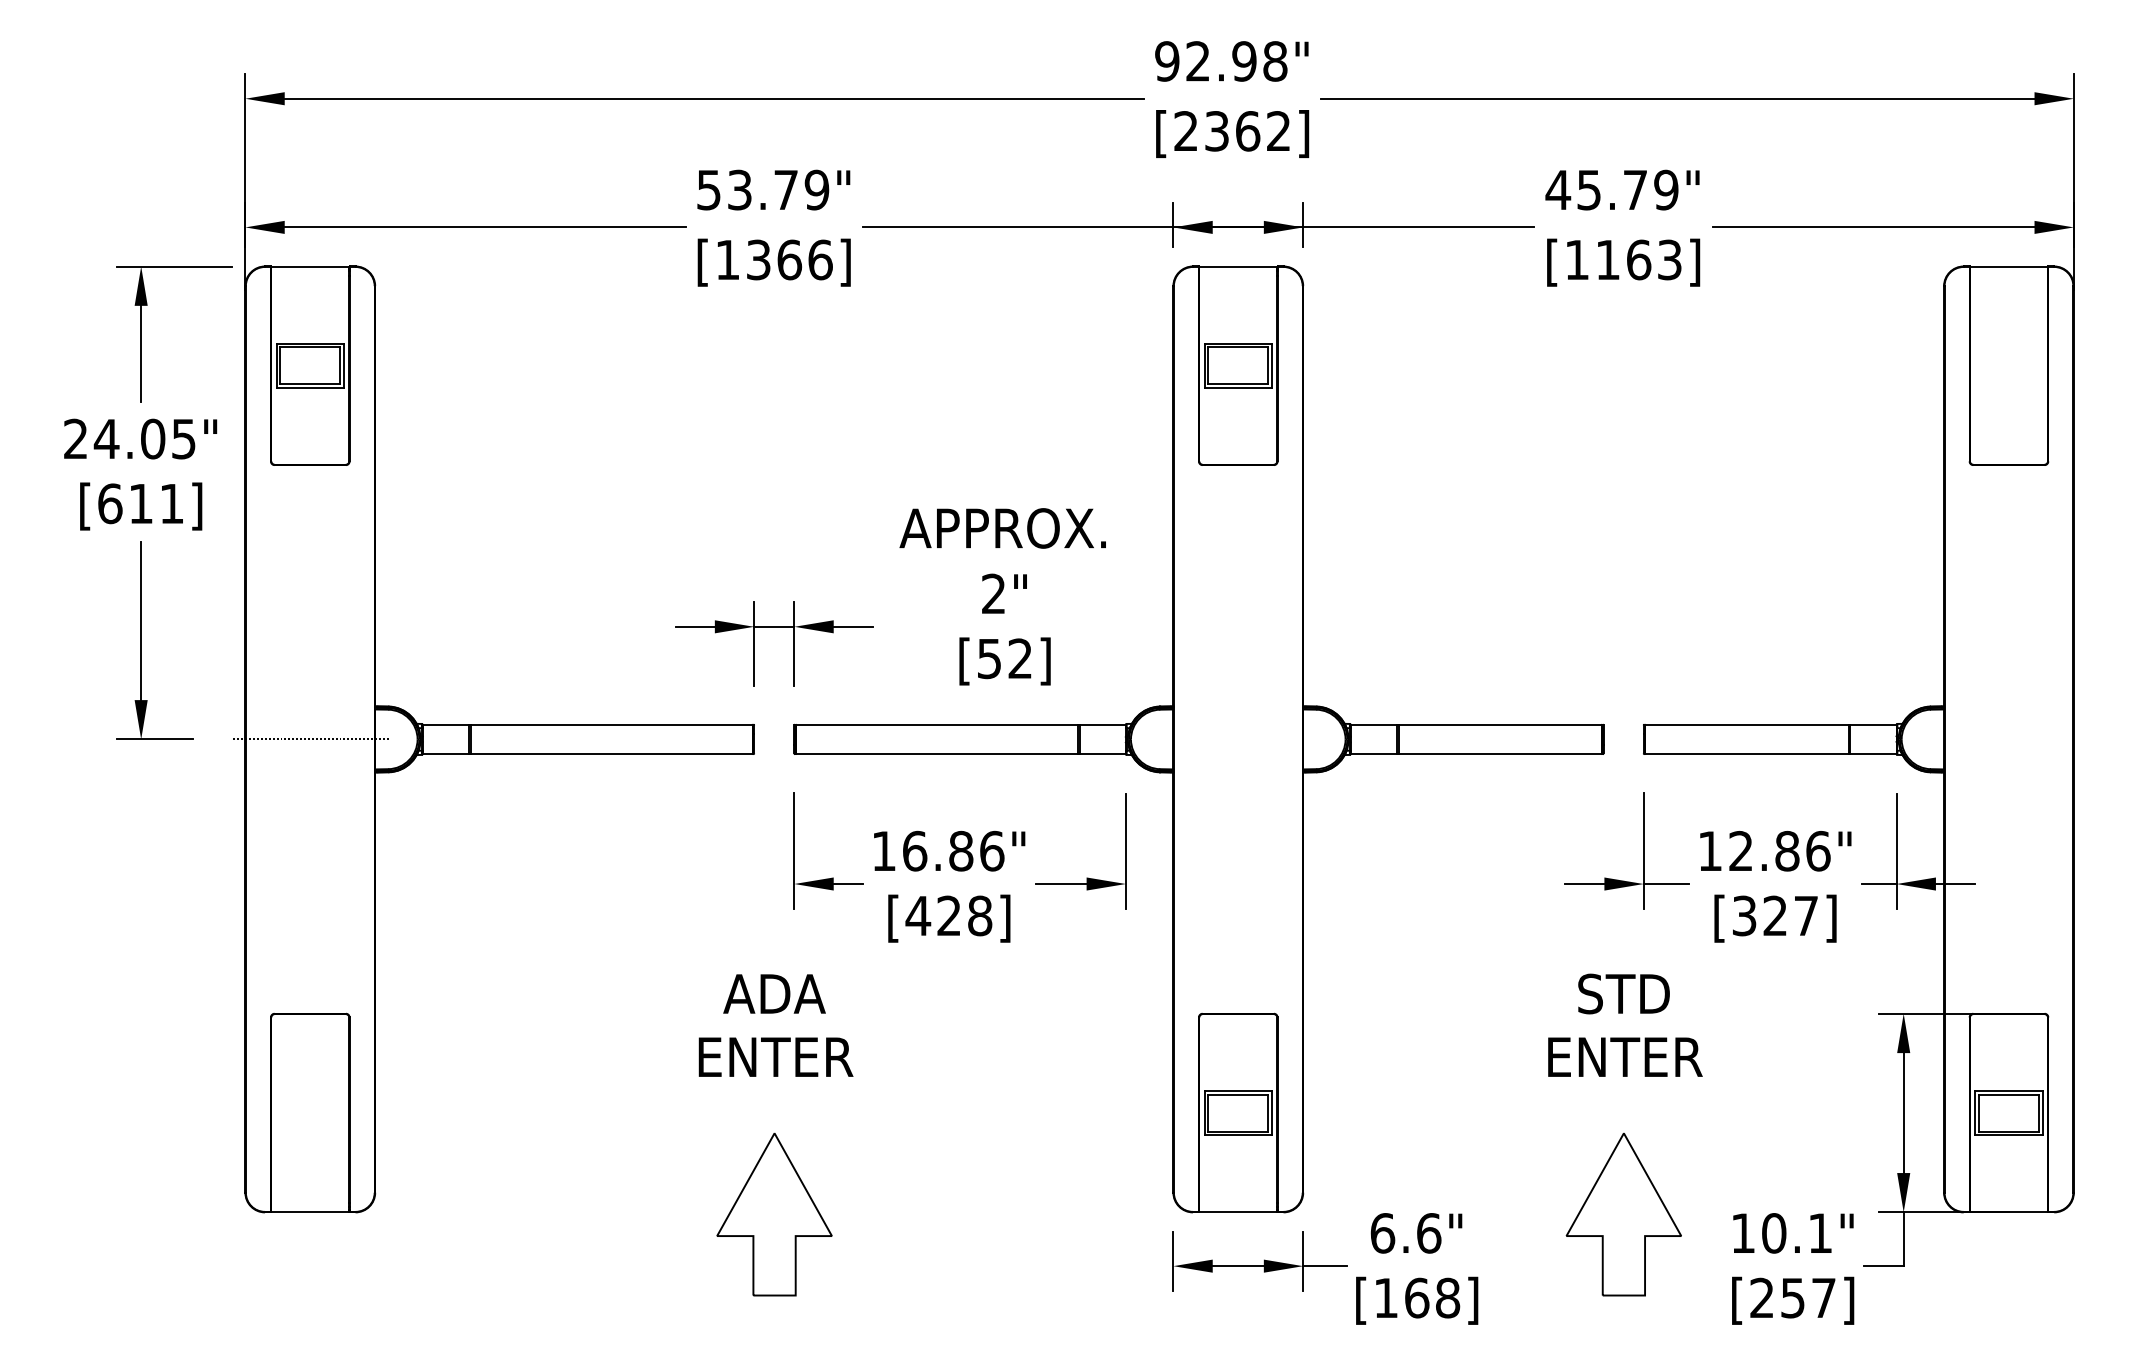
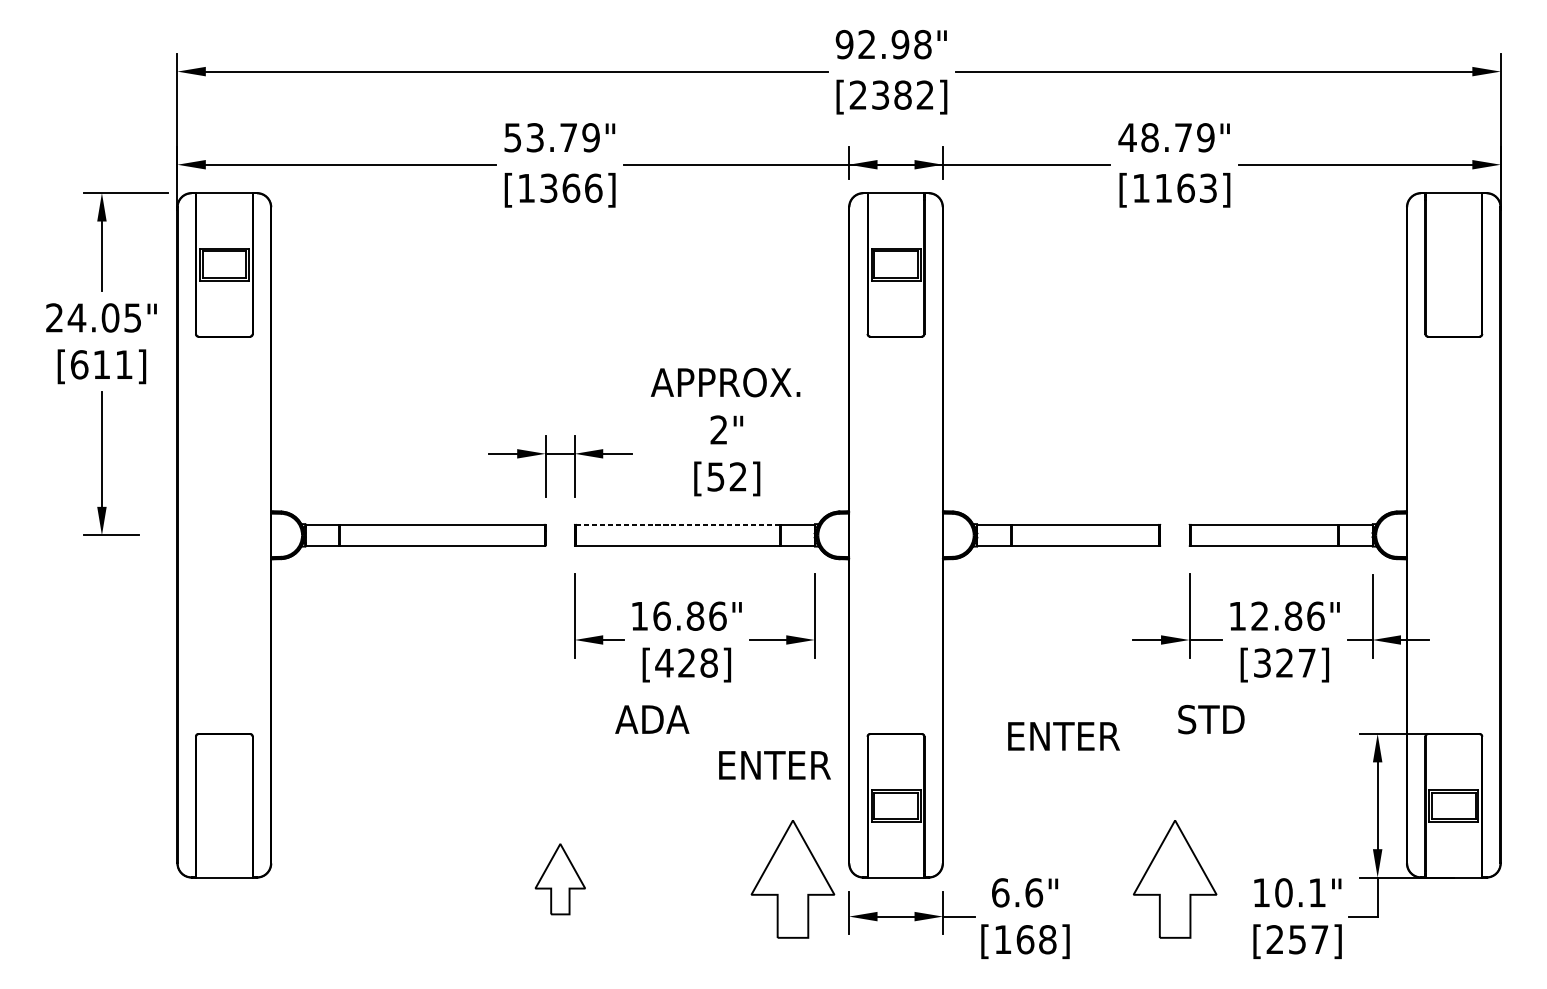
text: (1248, 131) -> (903, 95), [2362] -> [2382]
text: (1589, 189) -> (1150, 137), 45.79" -> 48.79"
line: (936, 724) -> (677, 524), solid -> dashed
line: (309, 739) -> (223, 535), removed
text: (774, 993) -> (652, 719), moved
text: (1623, 993) -> (1211, 719), moved
text: (775, 1056) -> (774, 764), moved
text: (1625, 1056) -> (1064, 735), moved
part: (774, 1214) -> (560, 879), size x0.6
part: (1095, 1214) -> (792, 879), added

